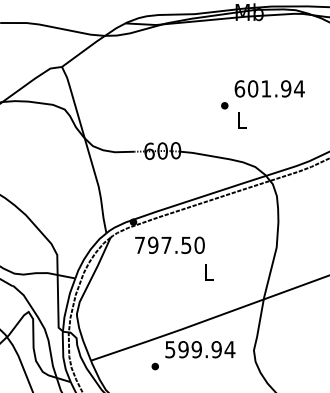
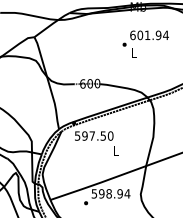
text: (262, 103) -> (145, 43), moved
text: (139, 244) -> (77, 135), 797.50 -> 597.50
text: (195, 349) -> (108, 193), 599.94 -> 598.94

